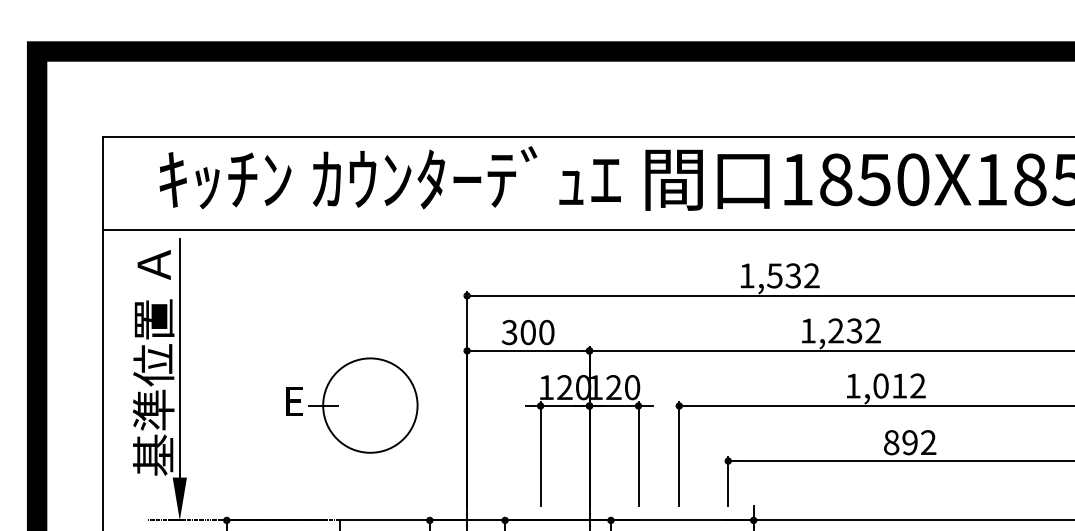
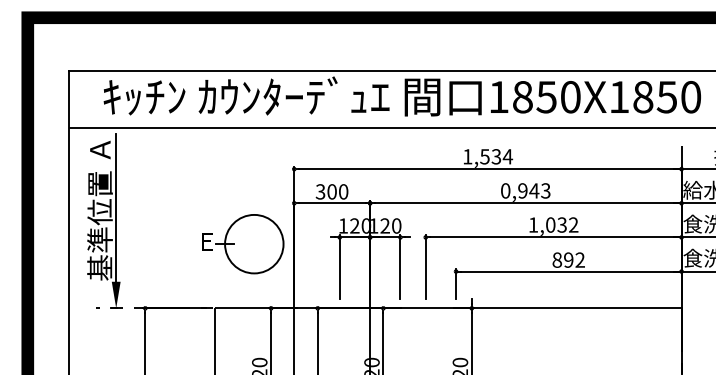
text: (811, 275) -> (507, 156), 1,532 -> 1,534
text: (840, 330) -> (525, 190), 1,232 -> 0,943
text: (898, 385) -> (561, 224), 1,012 -> 1,032
part: (352, 406) -> (243, 244), moved

